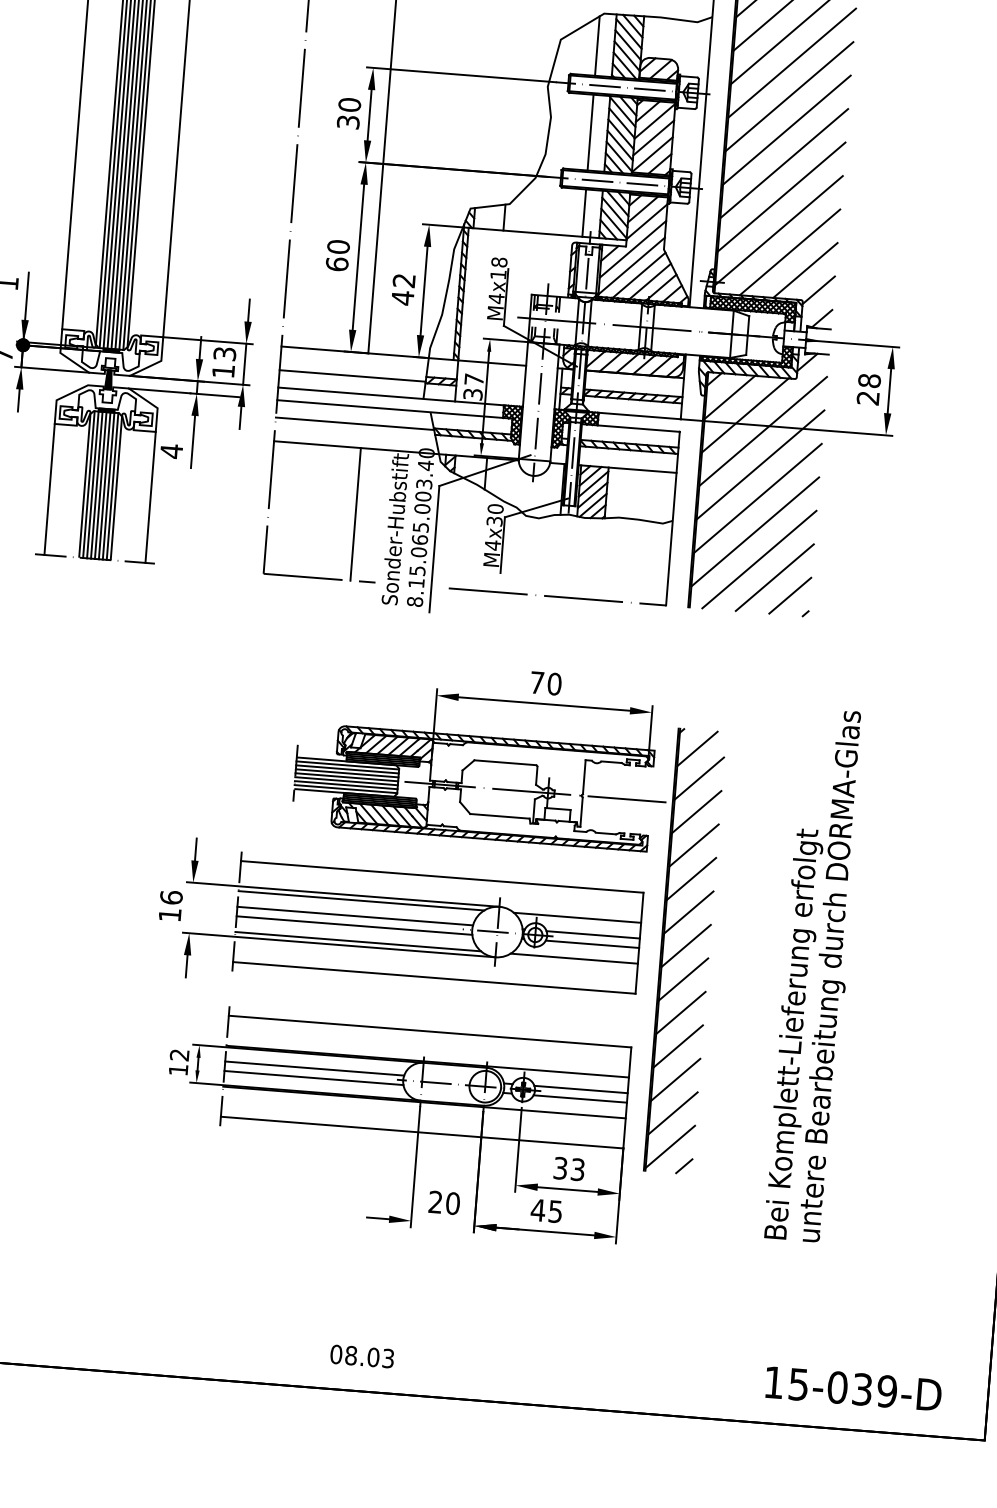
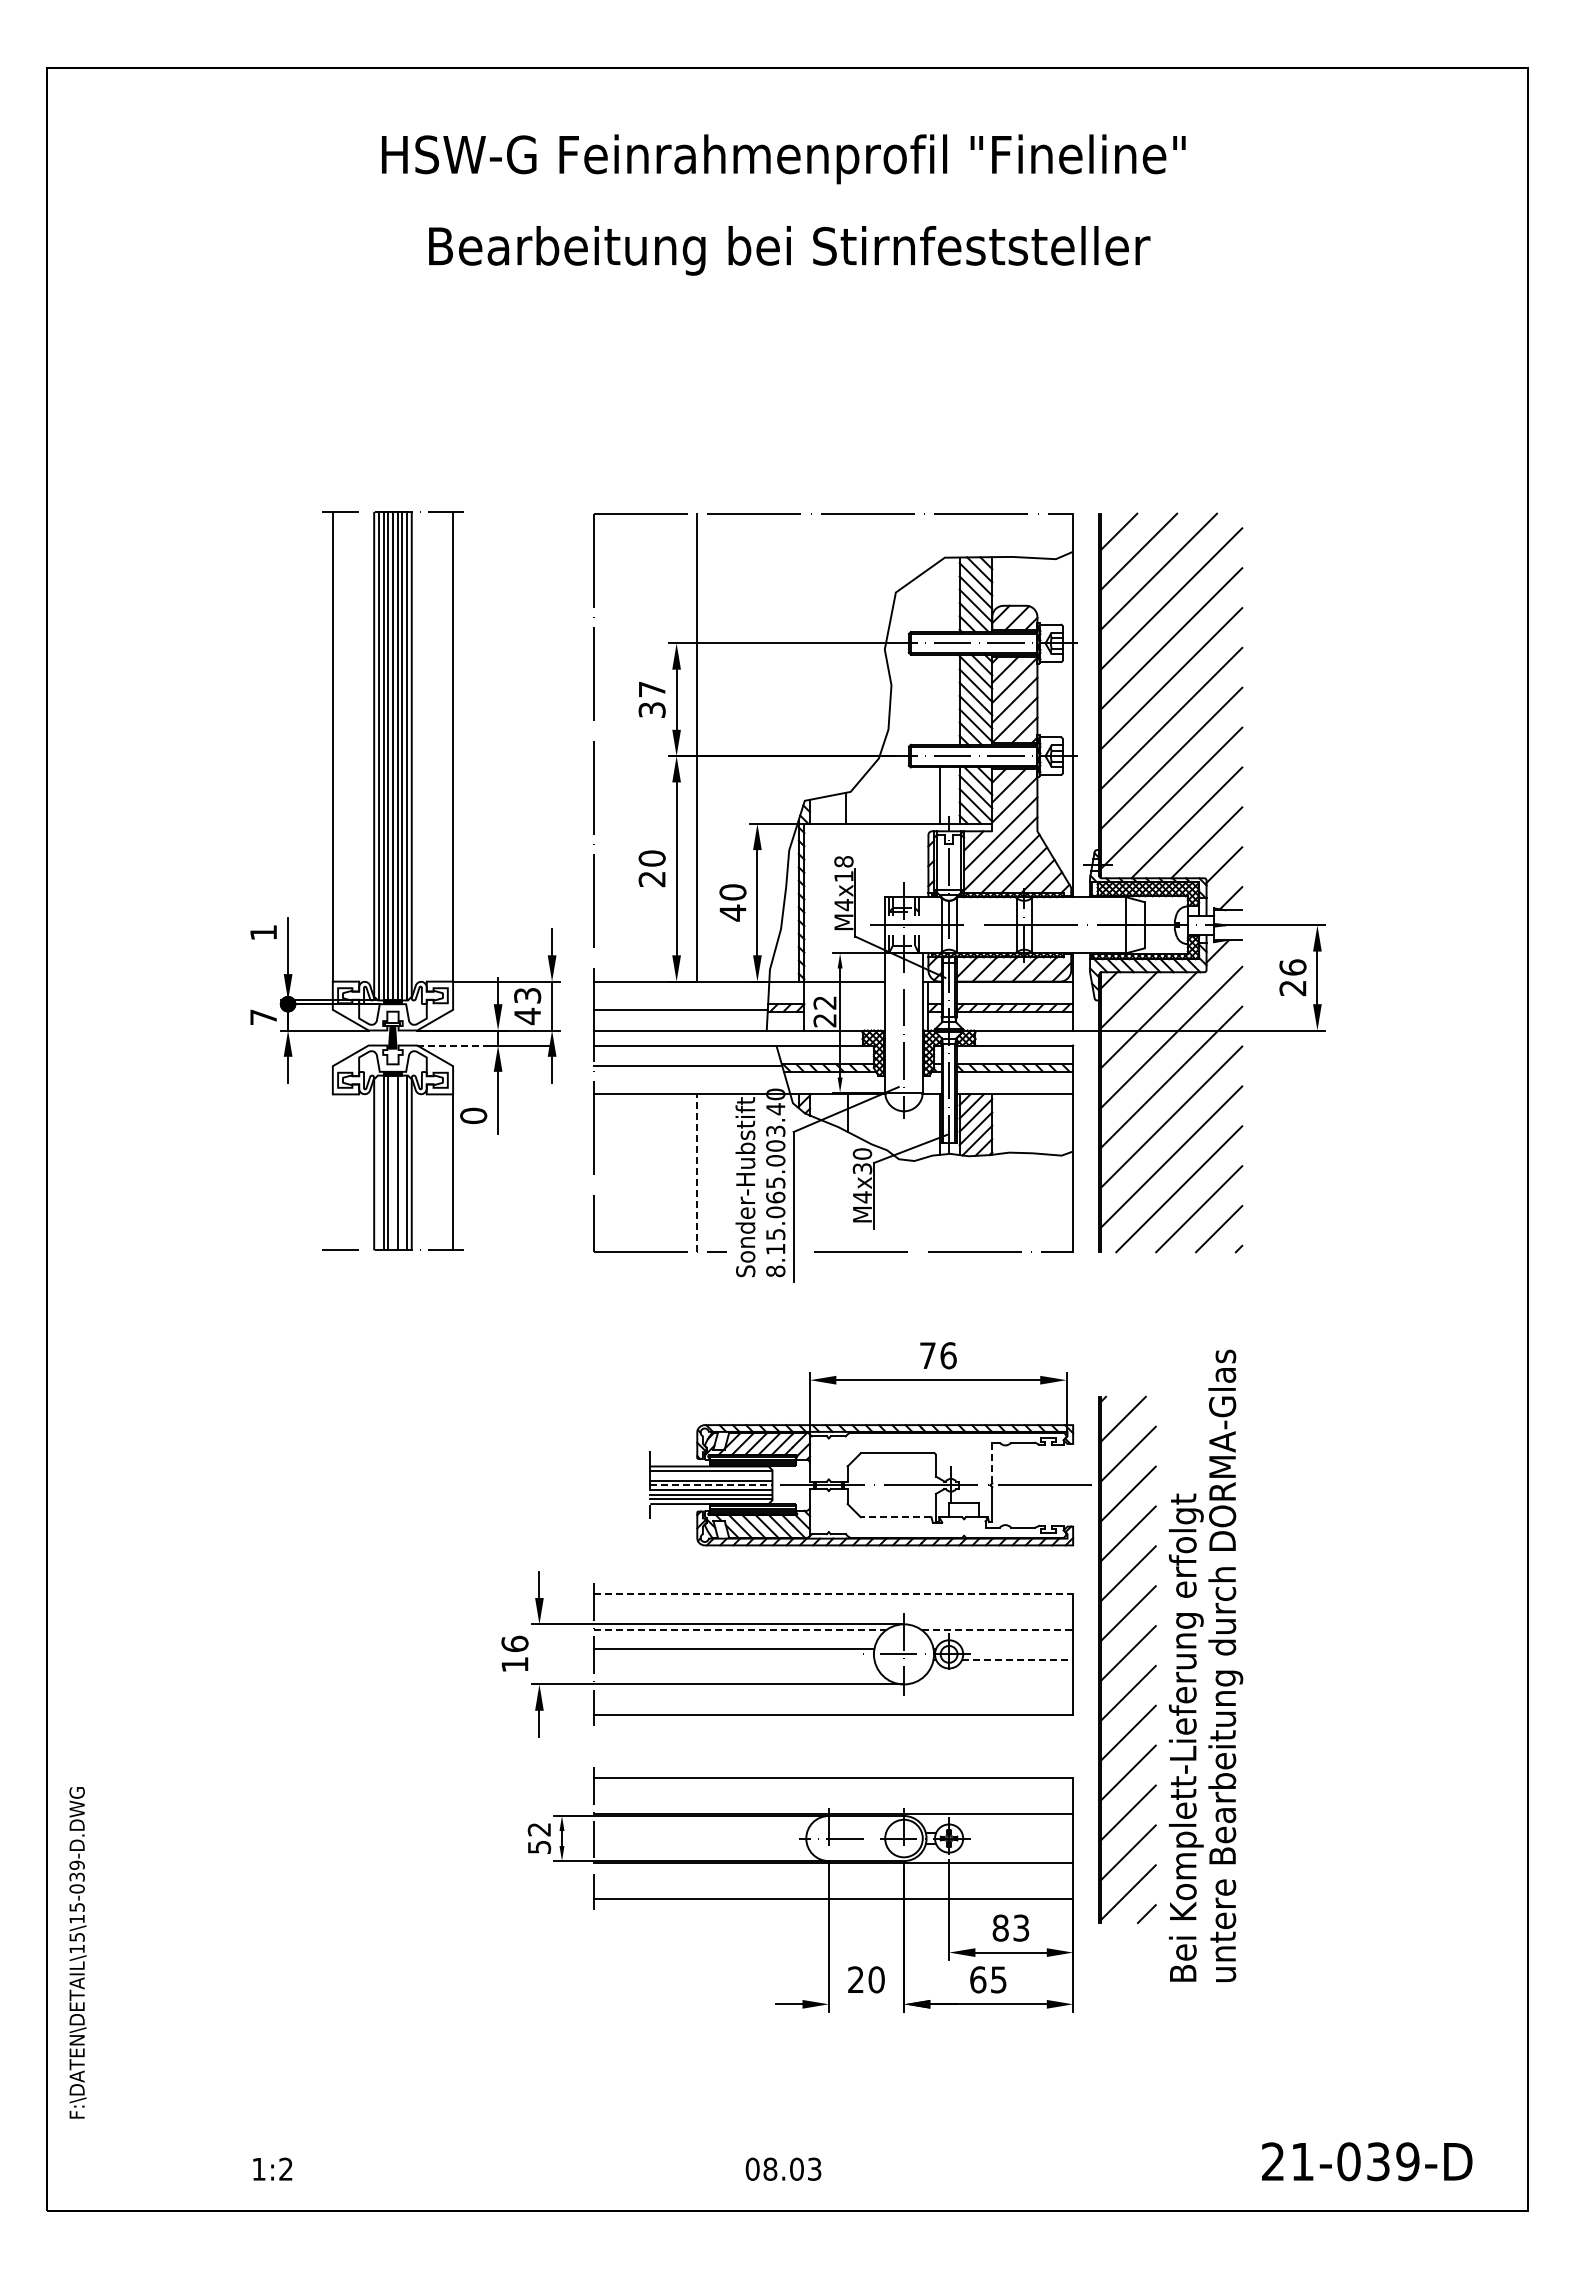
line: (597, 45) -> (939, 596), removed
text: (349, 104) -> (651, 689), 30 -> 37
line: (590, 132) -> (939, 699), removed
text: (336, 264) -> (651, 879), 60 -> 20
text: (403, 280) -> (732, 892), 42 -> 40
text: (223, 371) -> (527, 1016), 13 -> 43
text: (869, 380) -> (1292, 967), 28 -> 26
text: (473, 386) -> (824, 1011), 37 -> 22
line: (159, 390) -> (453, 1045), solid -> dashed
text: (171, 450) -> (473, 1115), 4 -> 0
line: (88, 484) -> (378, 1162), removed
line: (100, 485) -> (392, 1162), removed
line: (108, 485) -> (402, 1162), removed
line: (49, 489) -> (332, 1172), removed
line: (355, 514) -> (697, 1173), solid -> dashed
text: (554, 683) -> (948, 1355), 70 -> 76
line: (347, 769) -> (711, 1475), removed
line: (346, 777) -> (711, 1485), solid -> dashed
line: (584, 777) -> (992, 1463), solid -> dashed
line: (499, 816) -> (895, 1517), solid -> dashed
line: (442, 877) -> (833, 1594), solid -> dashed
line: (361, 901) -> (740, 1630), solid -> dashed
line: (577, 918) -> (997, 1630), solid -> dashed
line: (353, 925) -> (733, 1660), removed
line: (593, 934) -> (1017, 1648), removed
line: (357, 941) -> (739, 1678), removed
line: (592, 944) -> (1017, 1660), solid -> dashed
line: (574, 958) -> (997, 1678), removed
text: (815, 974) -> (1206, 1665), moved
line: (314, 1068) -> (700, 1832), removed
text: (178, 1070) -> (539, 1847), 12 -> 52
line: (313, 1078) -> (700, 1844), removed
line: (581, 1089) -> (1017, 1832), removed
line: (580, 1099) -> (1017, 1844), removed
text: (560, 1167) -> (1000, 1927), 33 -> 83
text: (537, 1209) -> (977, 1979), 45 -> 65
text: (786, 1383) -> (1287, 2161), 15-039-D -> 21-039-D

